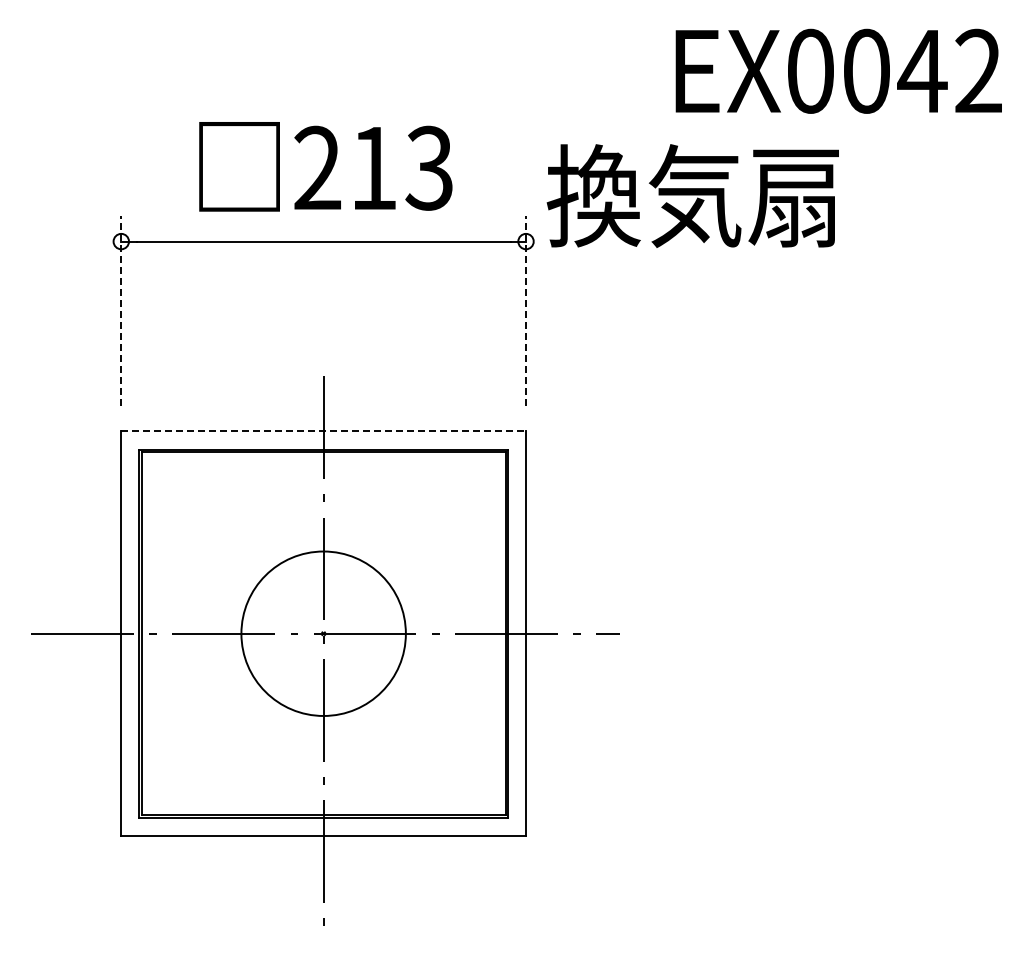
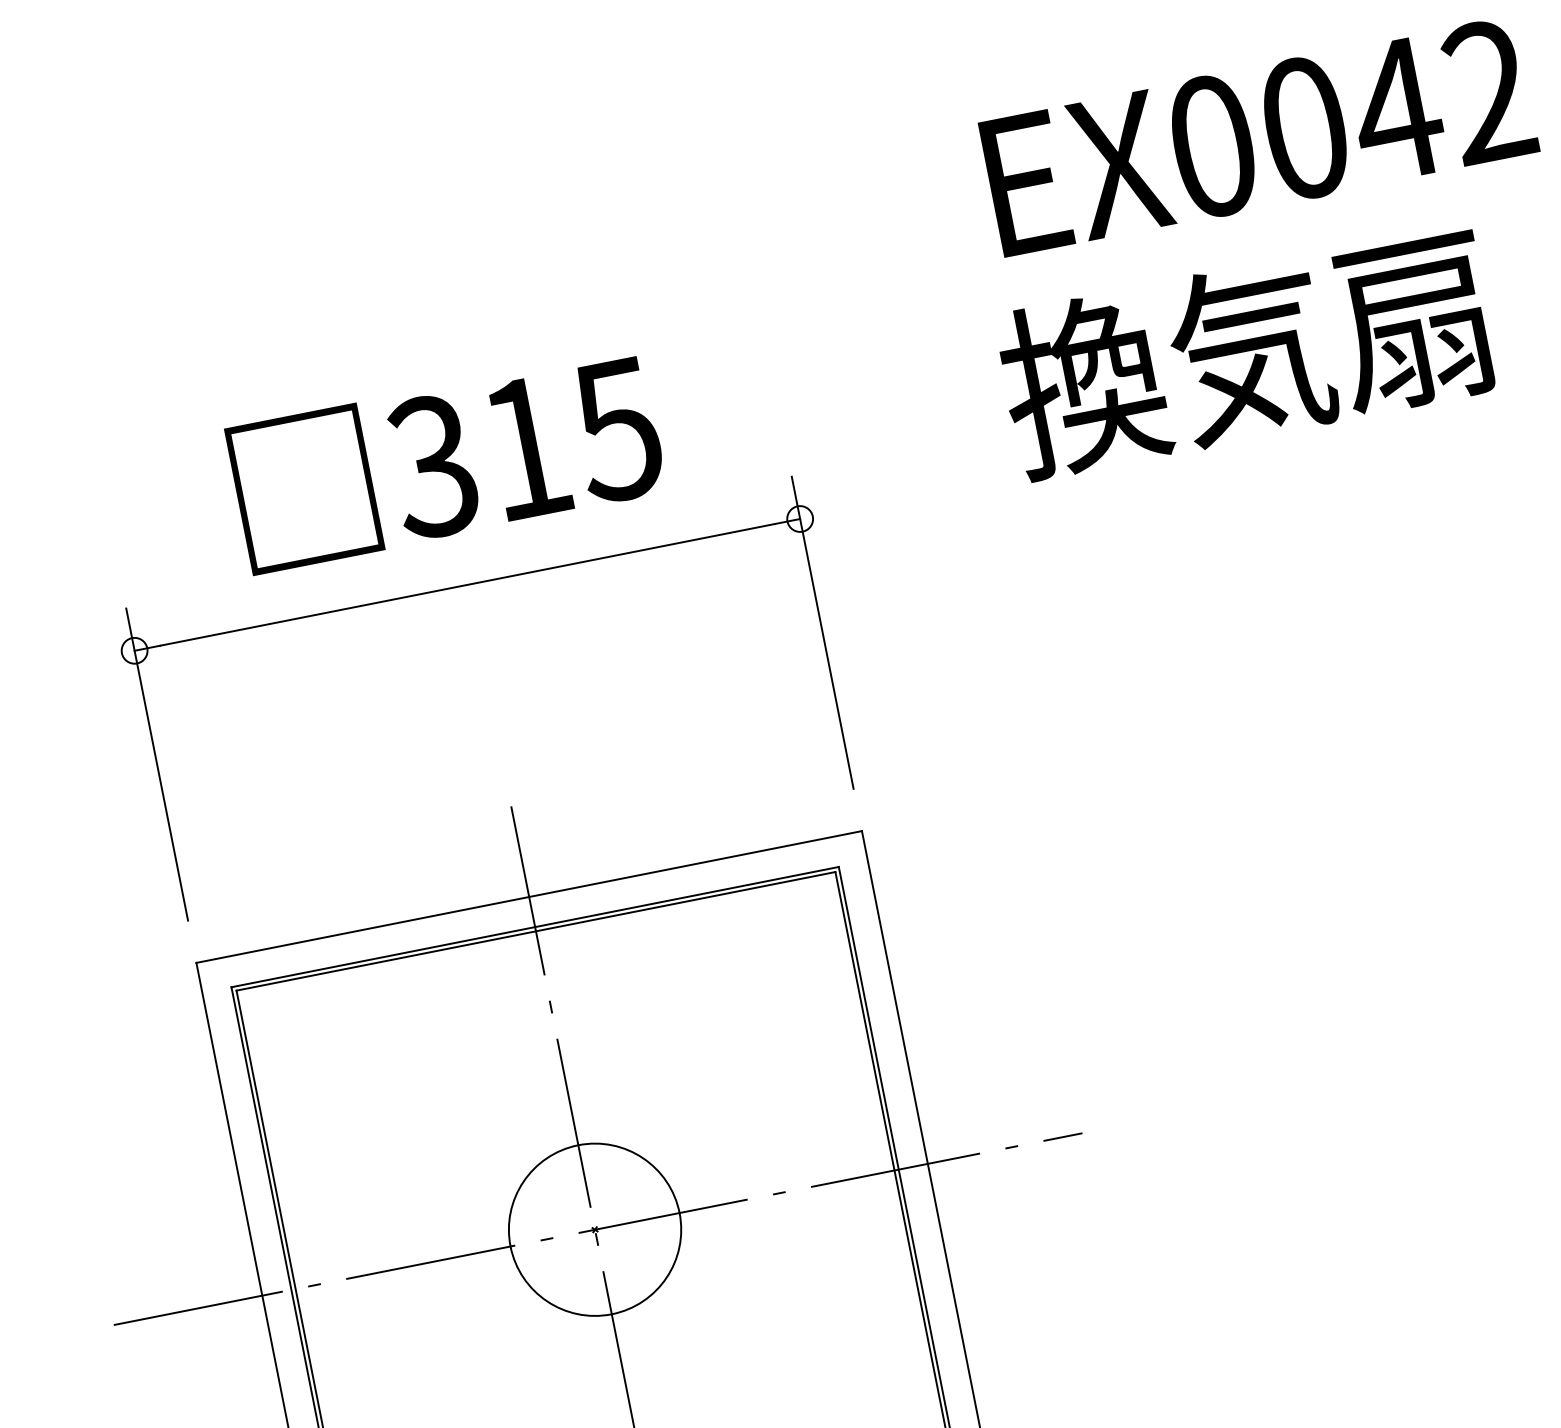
text: (372, 167) -> (523, 447), 213 -> 315
text: (692, 195) -> (1246, 351), moved
line: (121, 310) -> (157, 764), dashed -> solid
line: (526, 310) -> (823, 632), dashed -> solid
line: (324, 431) -> (530, 896), dashed -> solid
circle: (323, 633) -> (594, 1229), size x0.62

